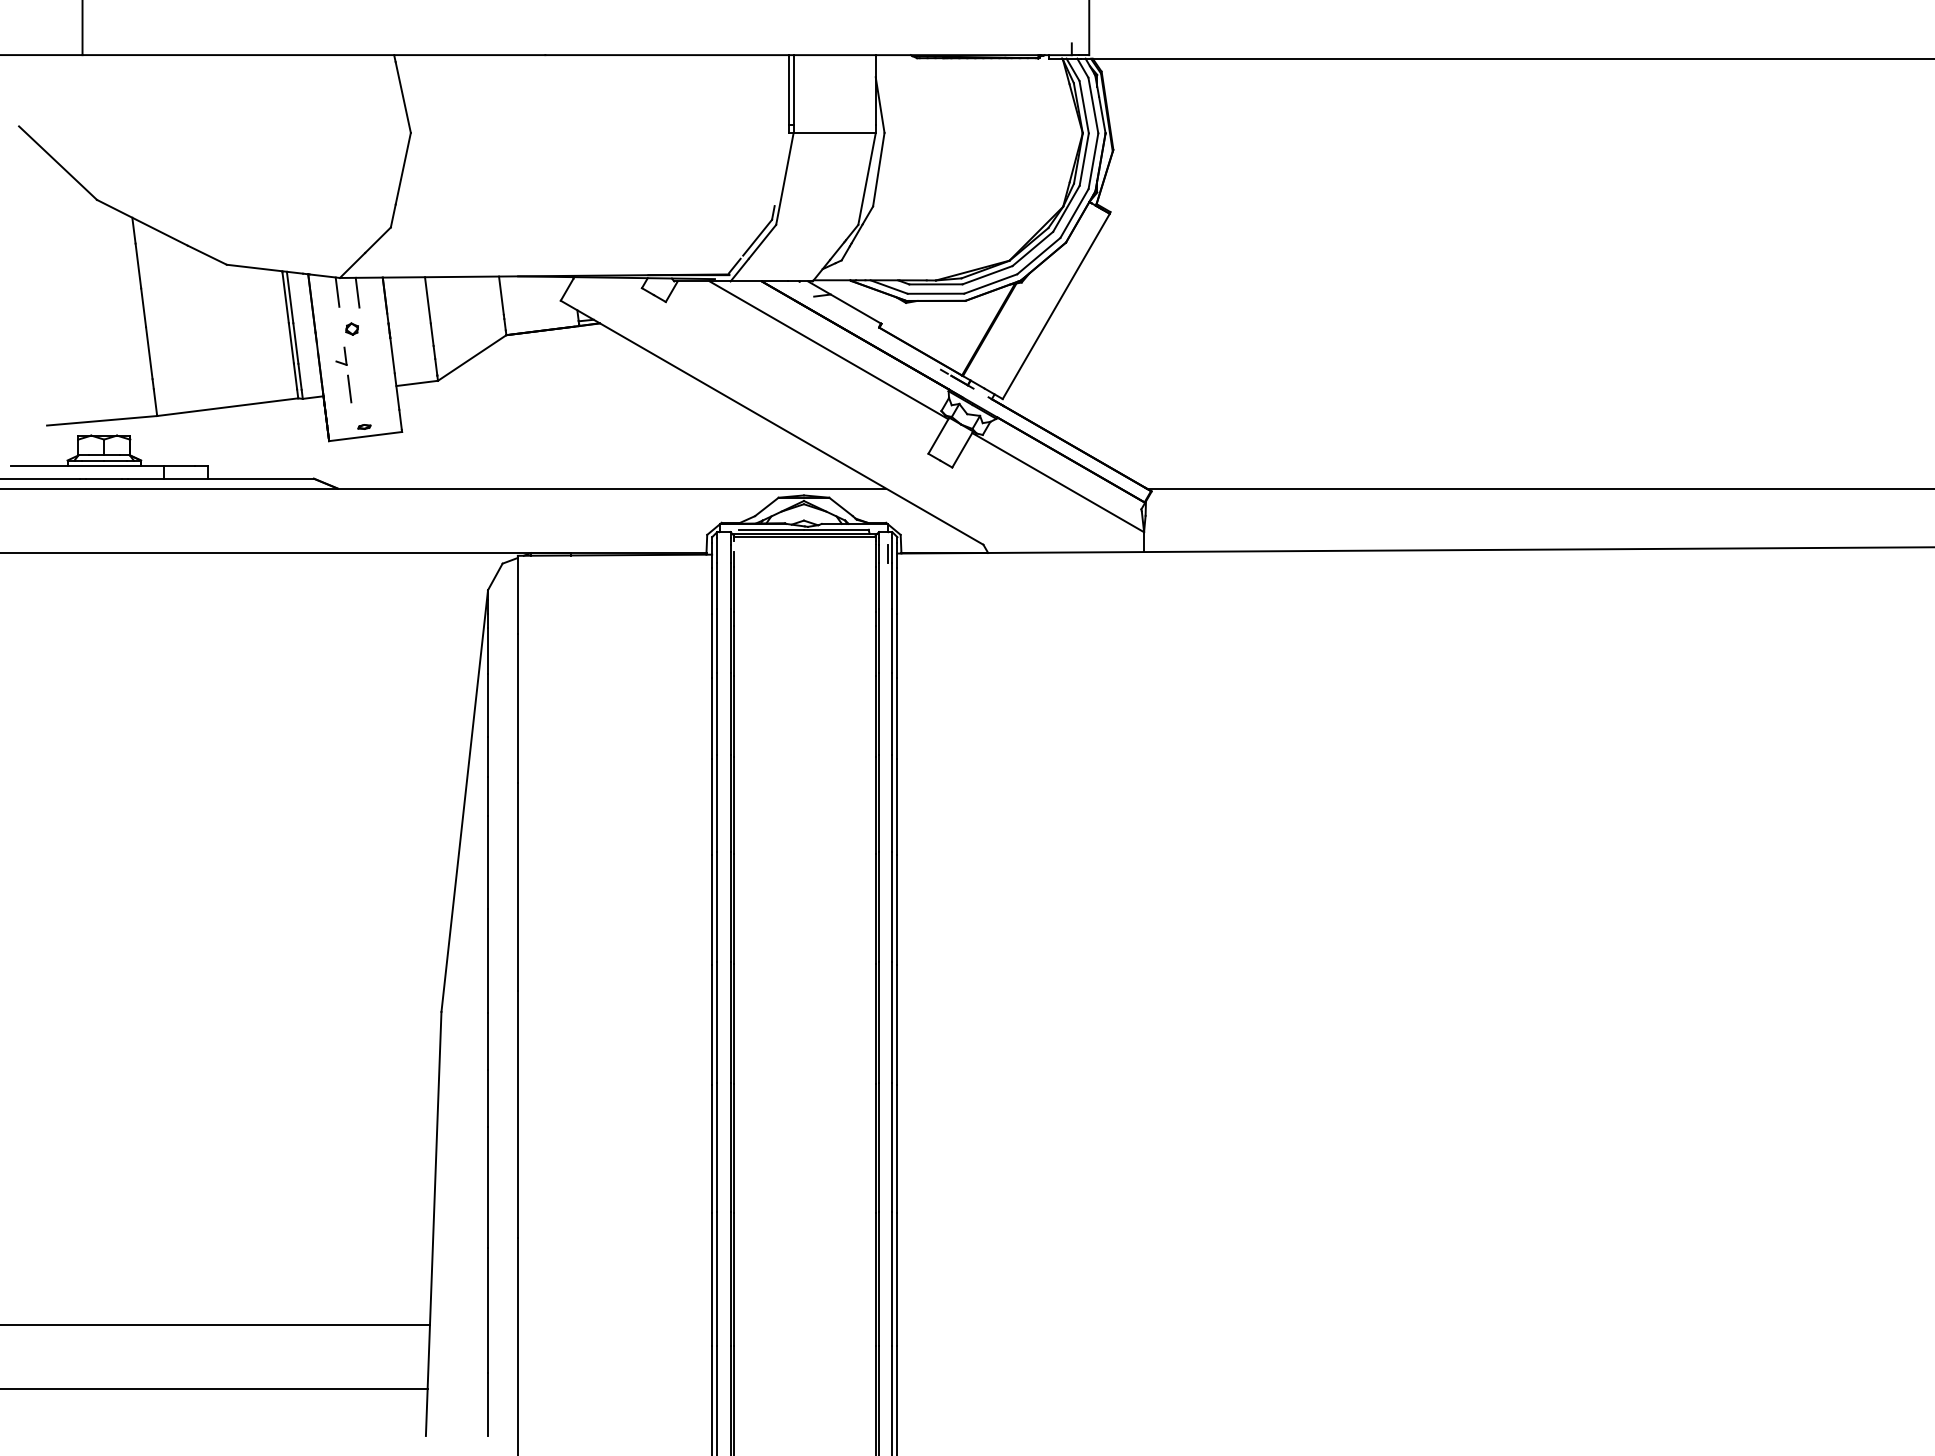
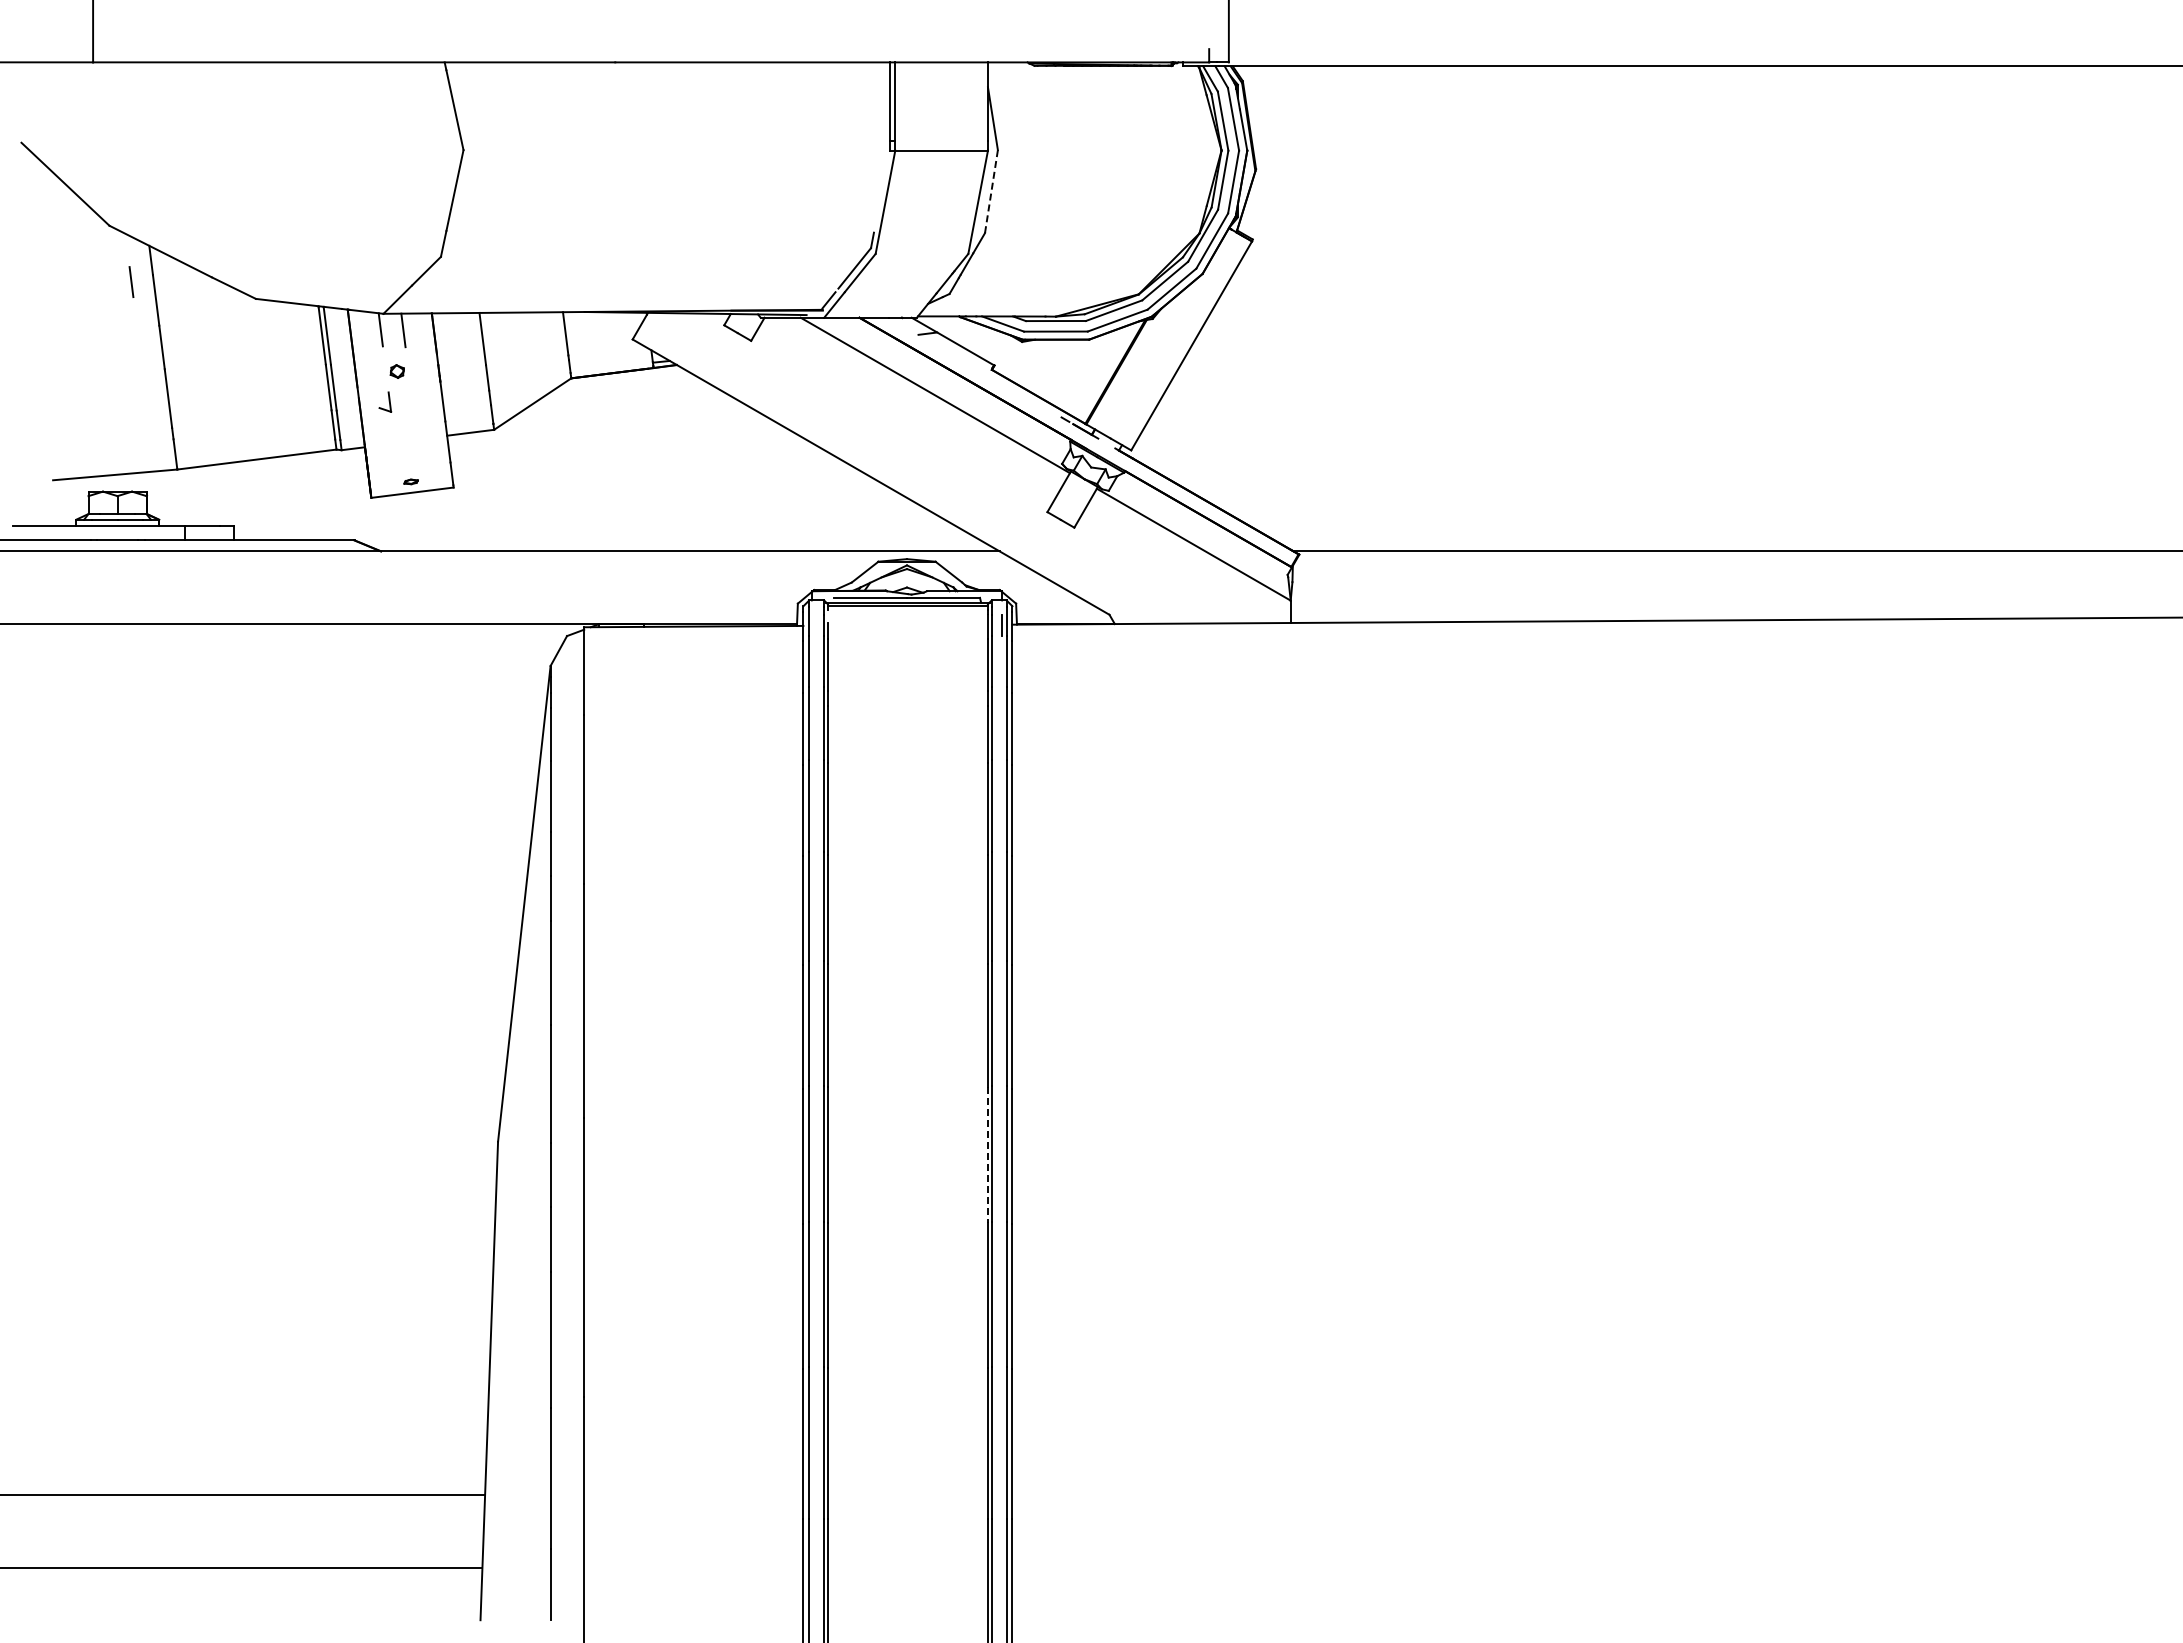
line: (878, 169) -> (991, 191), solid -> dashed
line: (349, 388) -> (131, 281), moved
line: (875, 1024) -> (987, 1155), solid -> dashed

